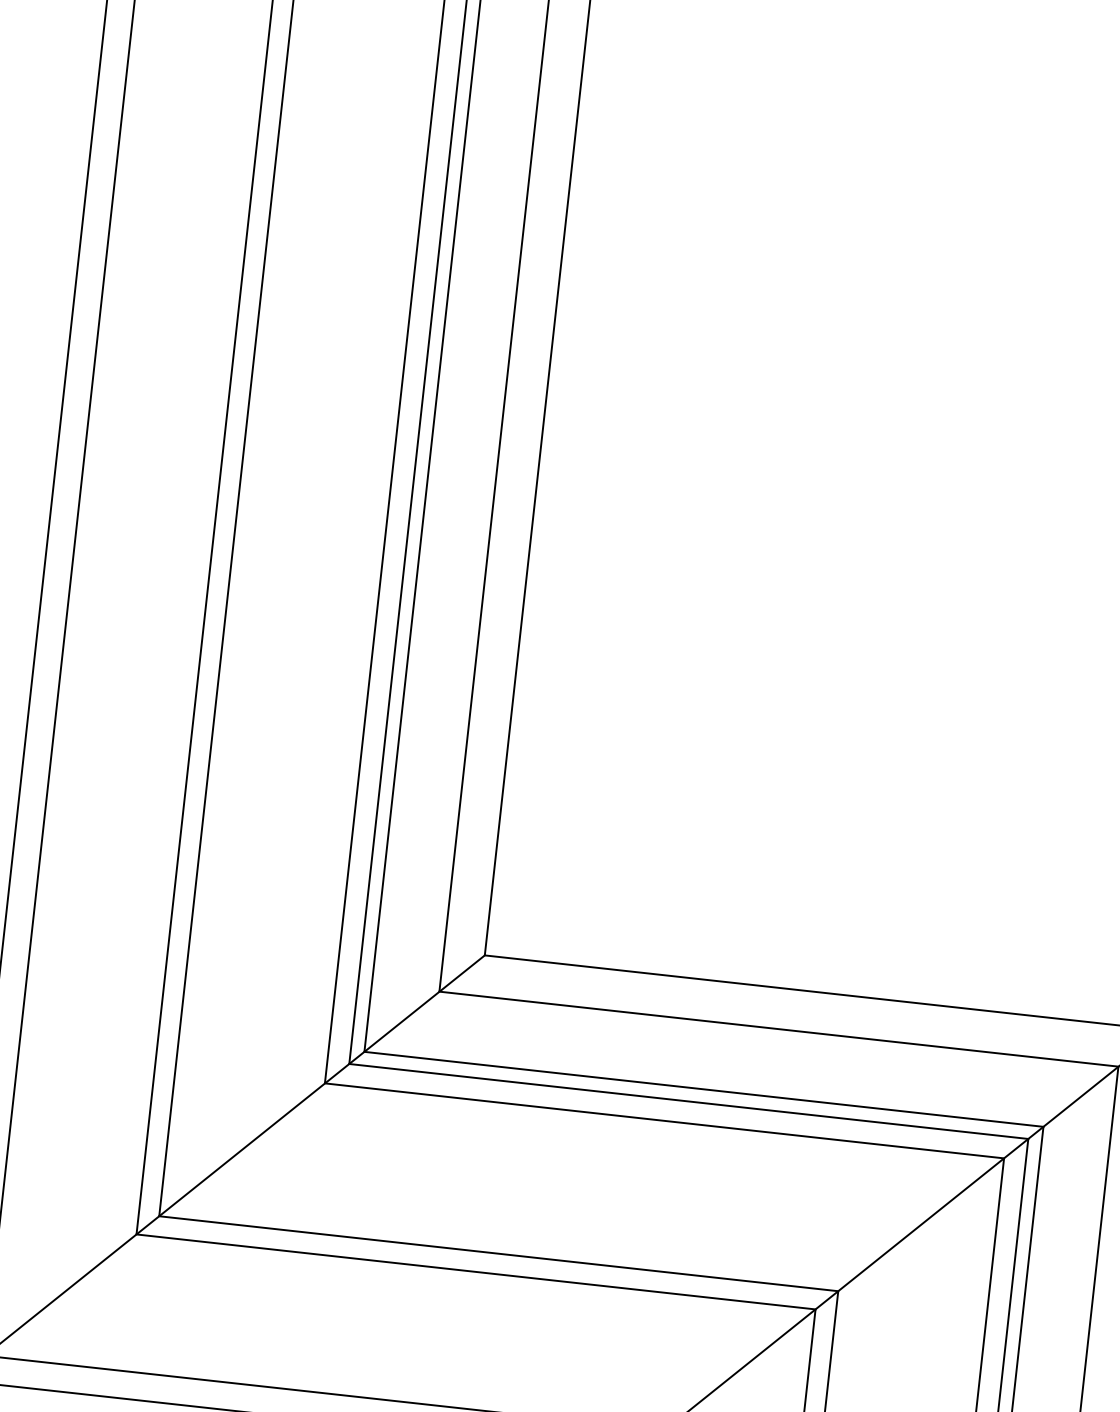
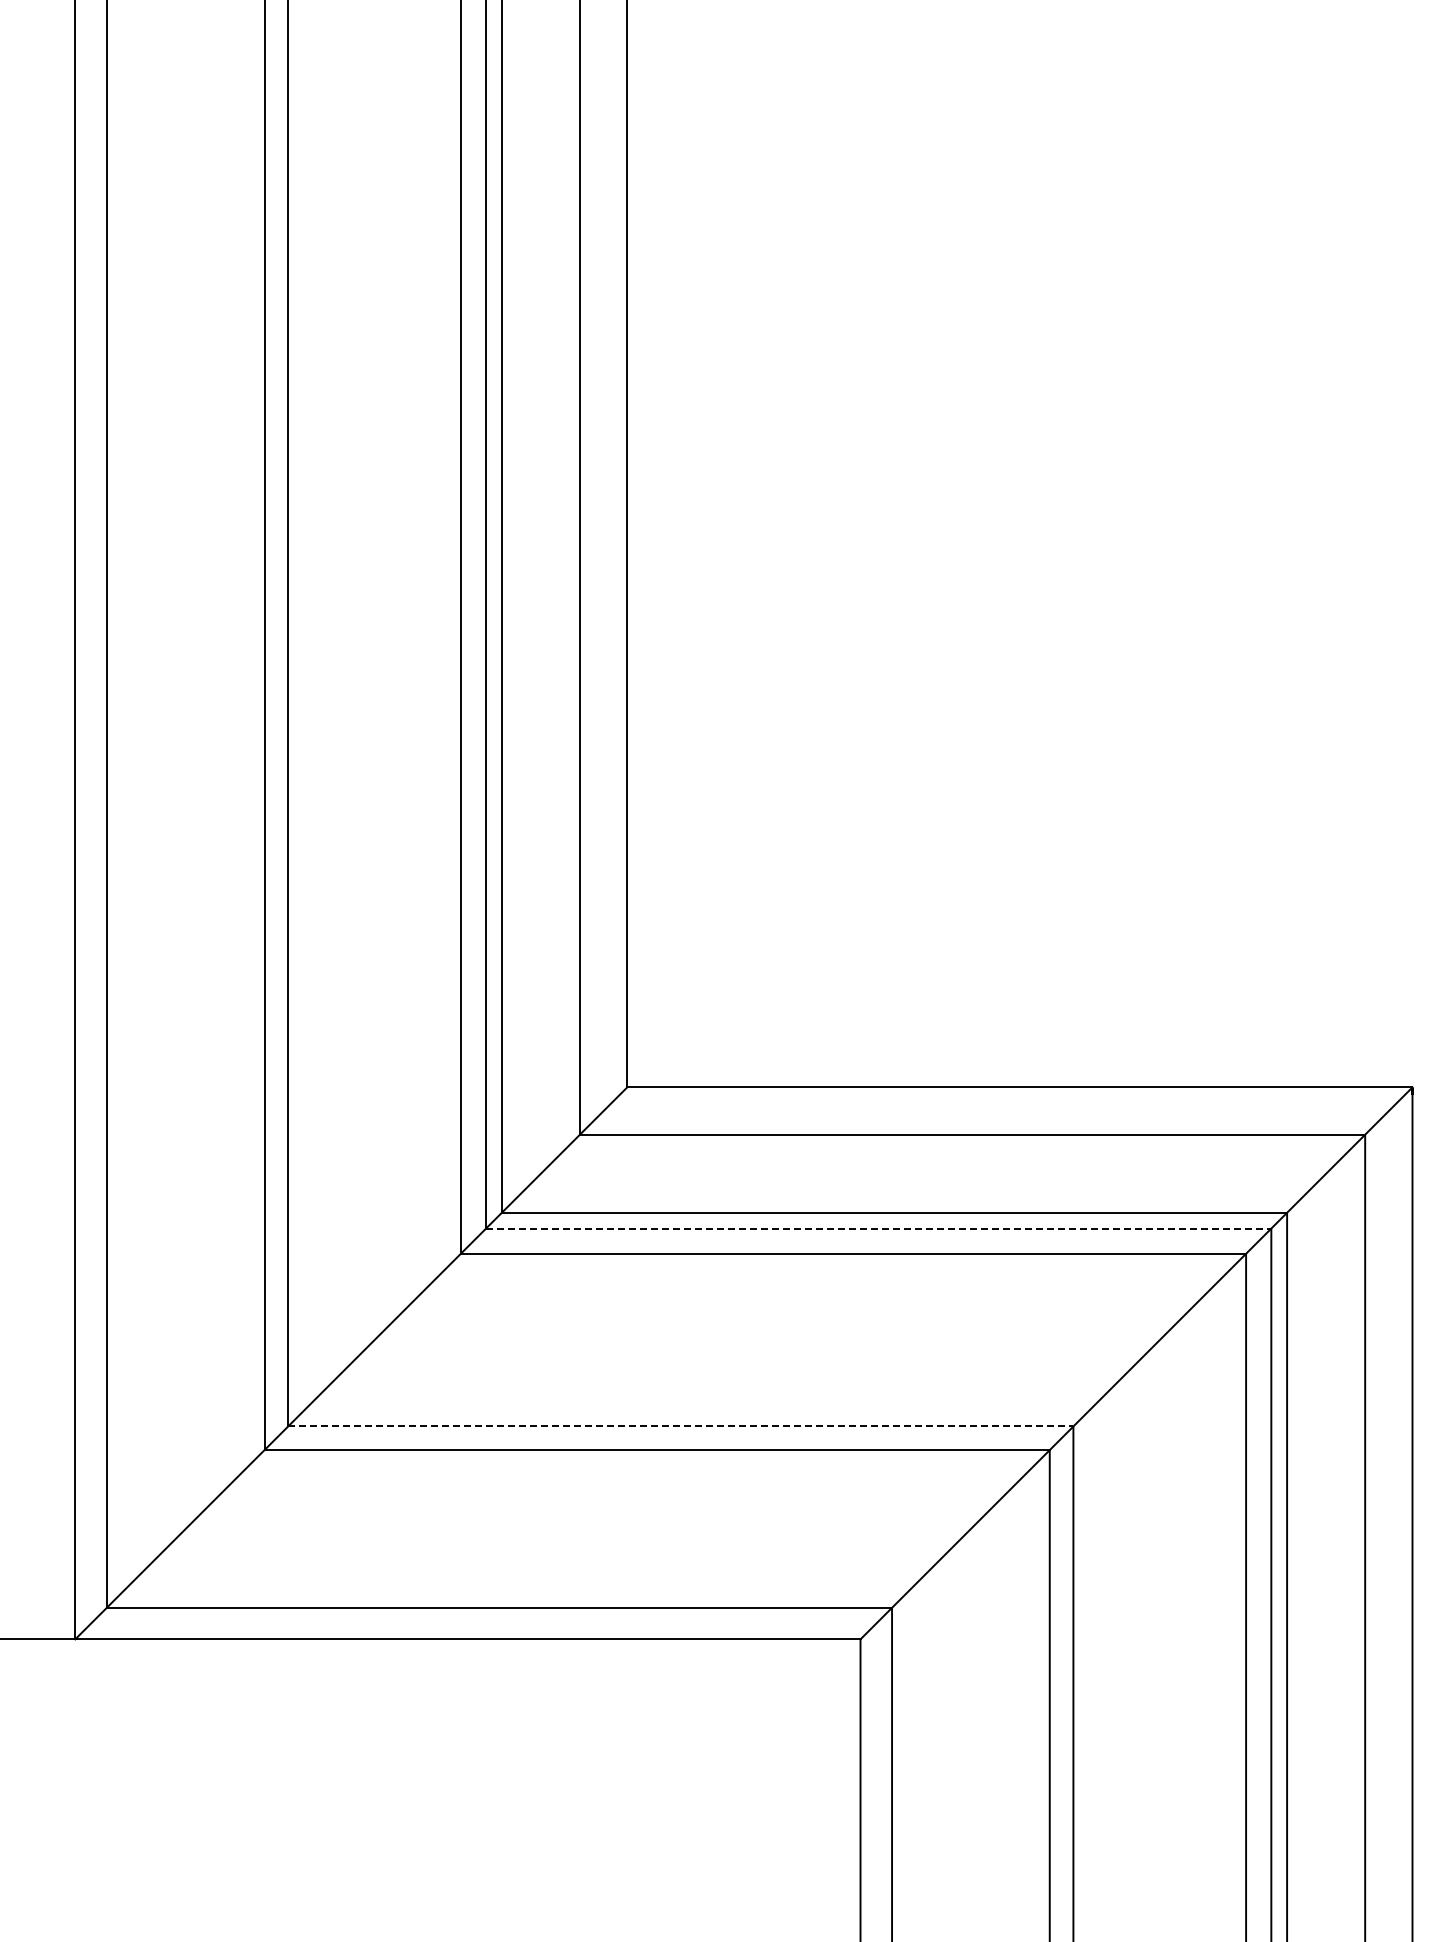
line: (688, 1101) -> (878, 1228), solid -> dashed
line: (498, 1253) -> (680, 1426), solid -> dashed

